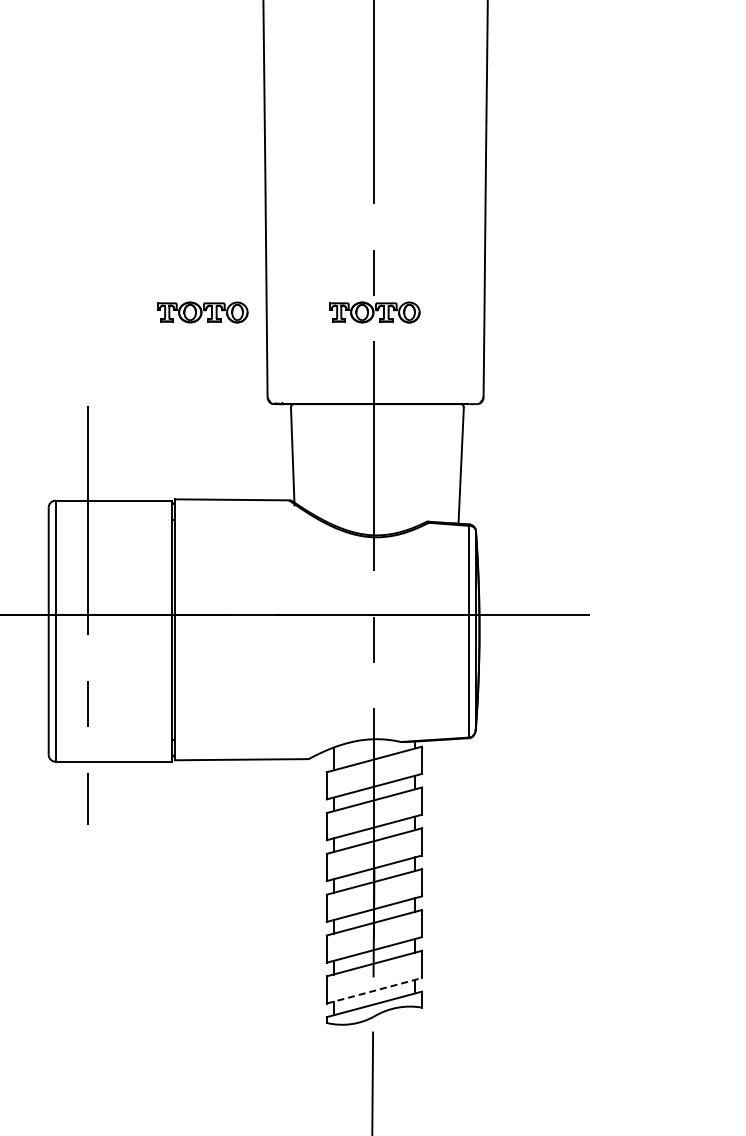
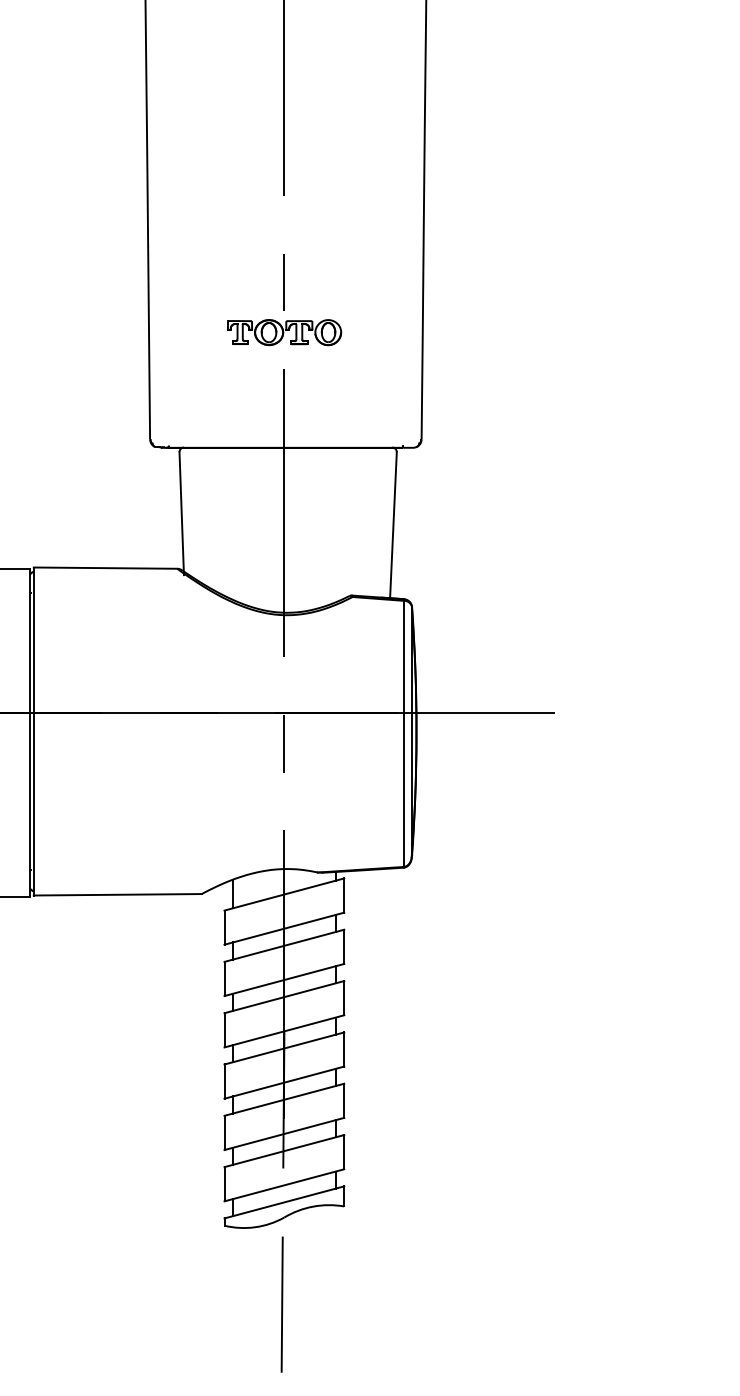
part: (202, 312) -> (68, 332), removed
line: (374, 990) -> (284, 1184), dashed -> solid

